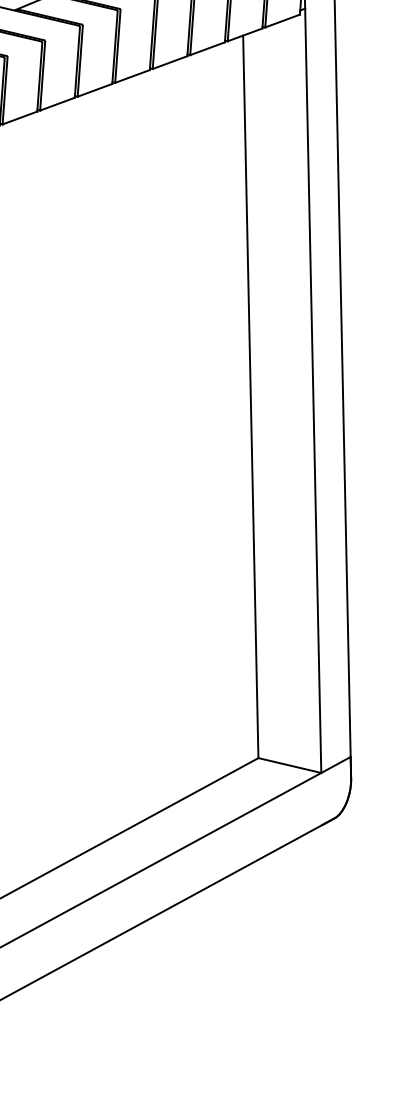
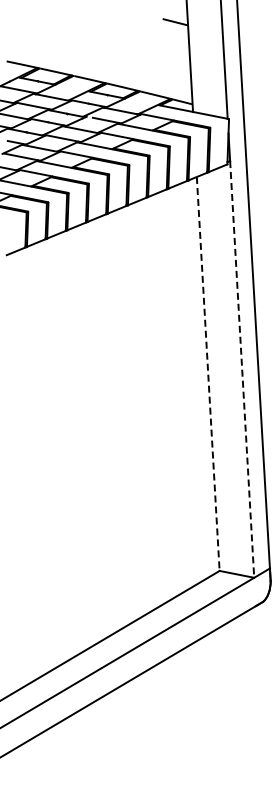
line: (313, 390) -> (242, 369), solid -> dashed
line: (251, 397) -> (208, 374), solid -> dashed

